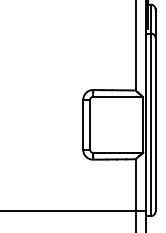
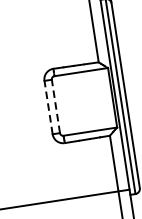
line: (83, 124) -> (48, 107), solid -> dashed
line: (90, 124) -> (56, 106), solid -> dashed

